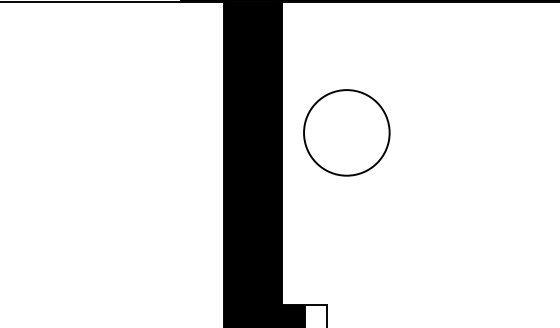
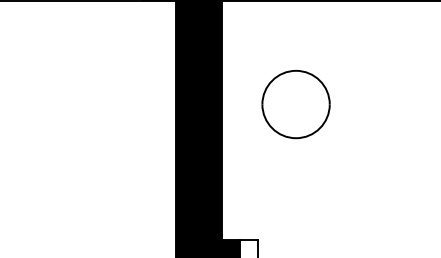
part: (346, 132) -> (295, 104), moved

